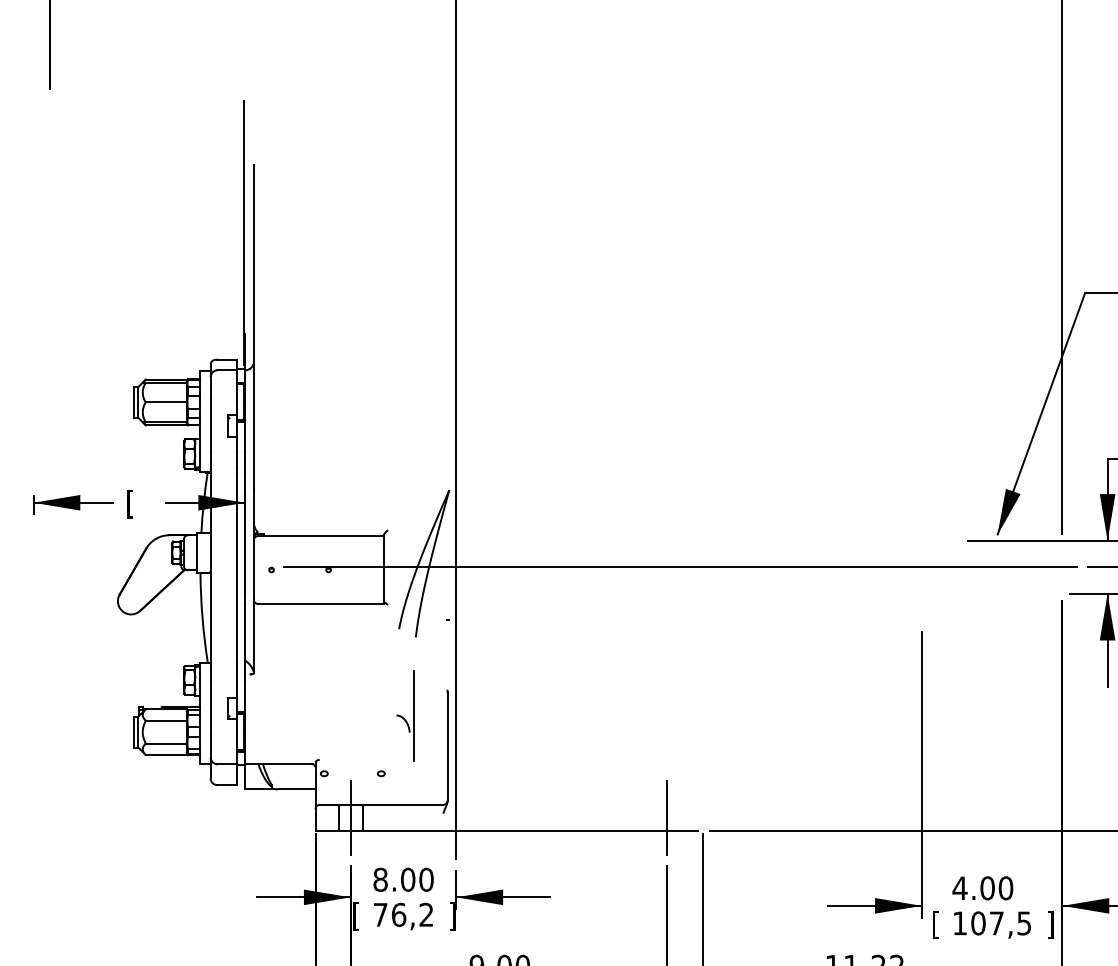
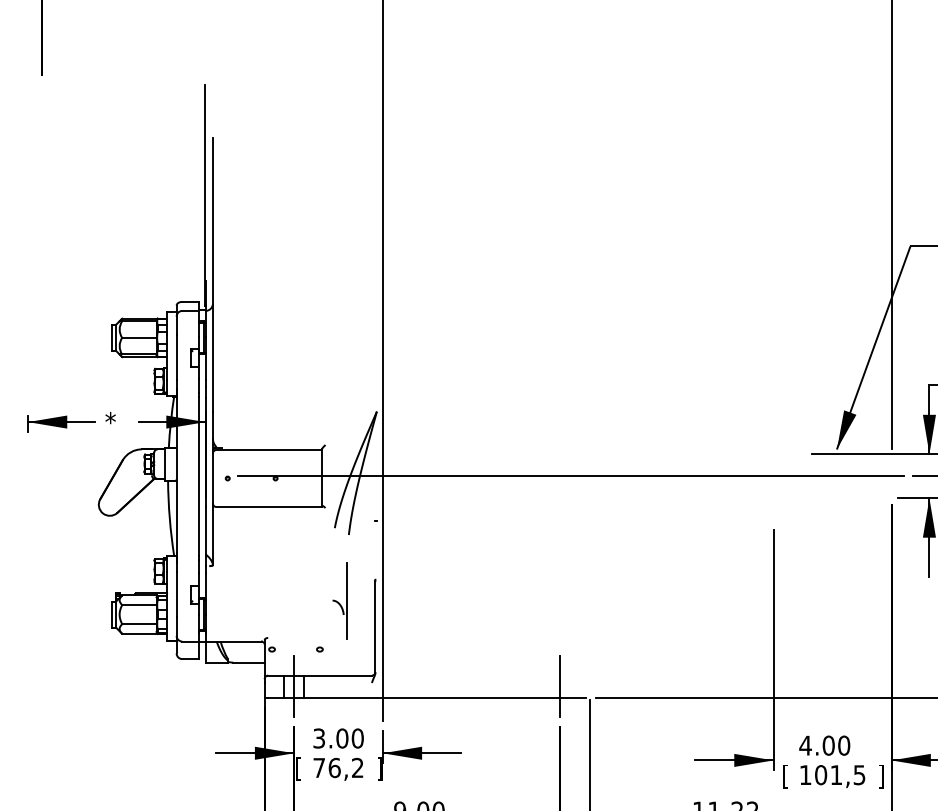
text: (131, 504) -> (110, 423), [ -> *
text: (380, 879) -> (319, 738), 8.00 -> 3.00
text: (996, 923) -> (836, 775), 107,5 -> 101,5

